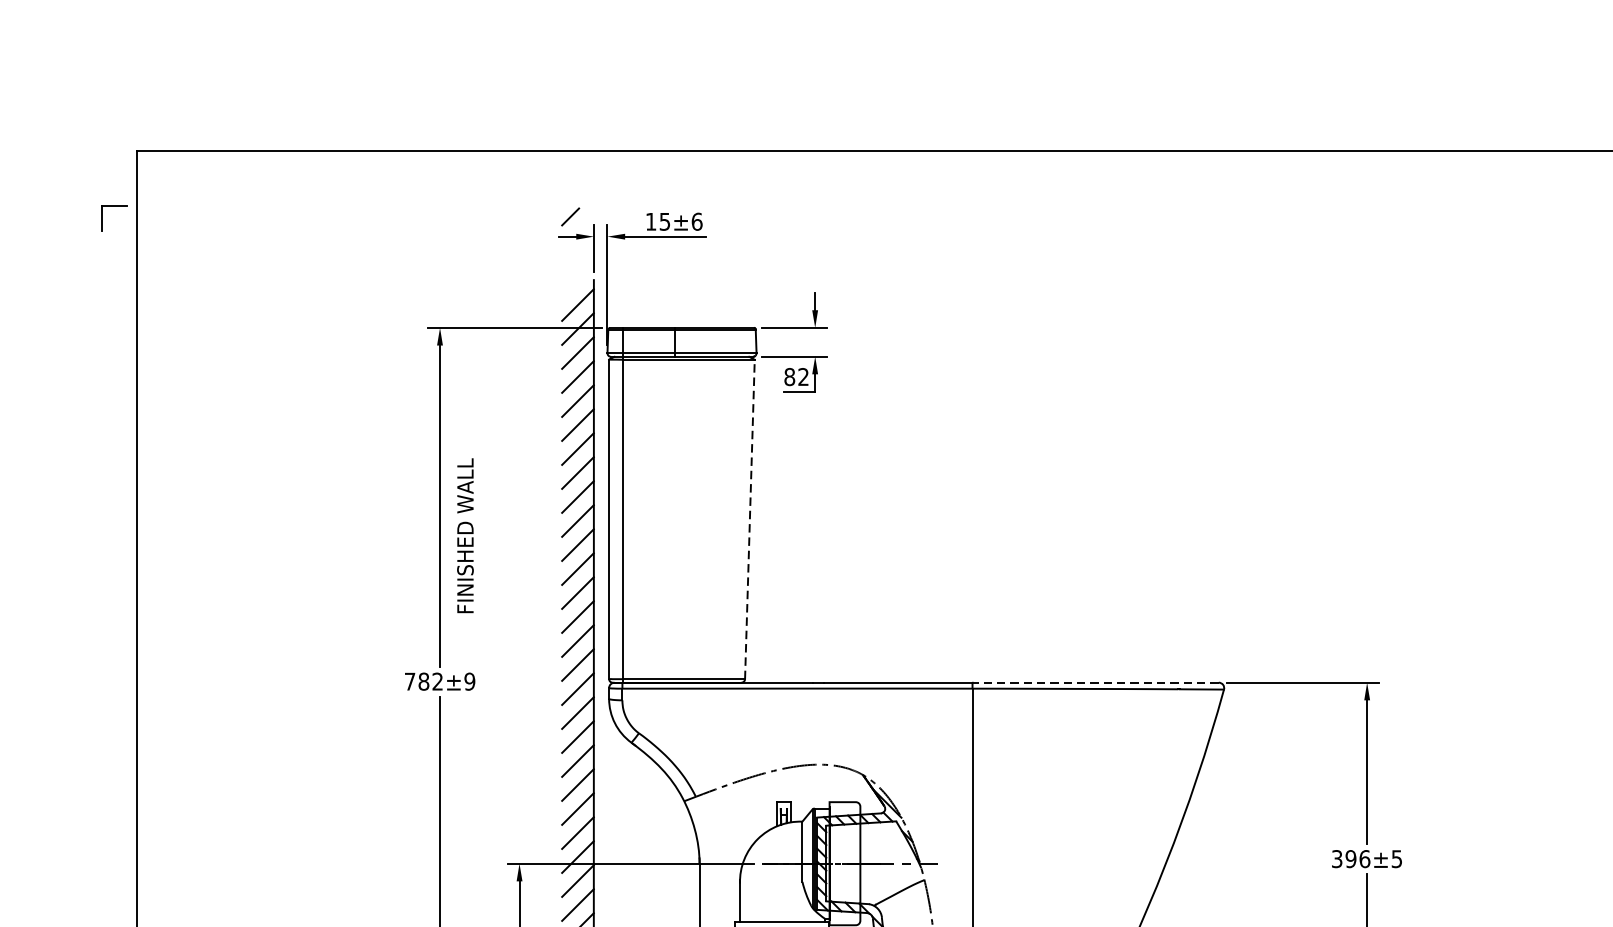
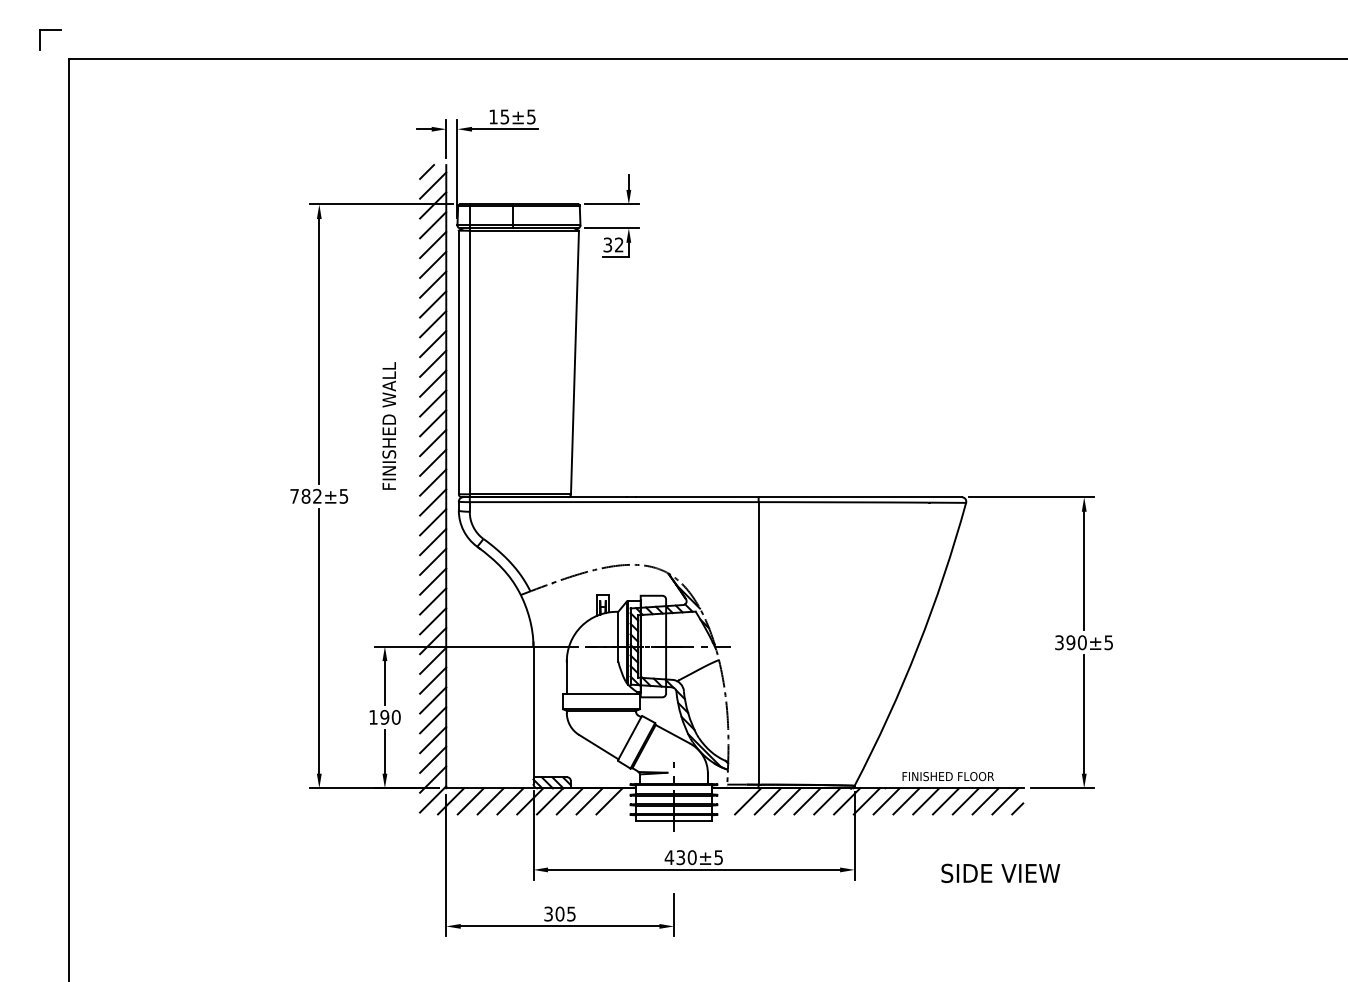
part: (114, 206) -> (50, 30), moved
line: (569, 216) -> (426, 171), moved
text: (697, 221) -> (531, 116), 15±6 -> 15±5
text: (789, 376) -> (607, 244), 82 -> 32
line: (749, 519) -> (574, 362), dashed -> solid
text: (465, 535) -> (389, 425), moved
text: (469, 680) -> (343, 495), 782±9 -> 782±5
line: (1095, 683) -> (860, 497), dashed -> solid
text: (1365, 858) -> (1082, 642), 396±5 -> 390±5

